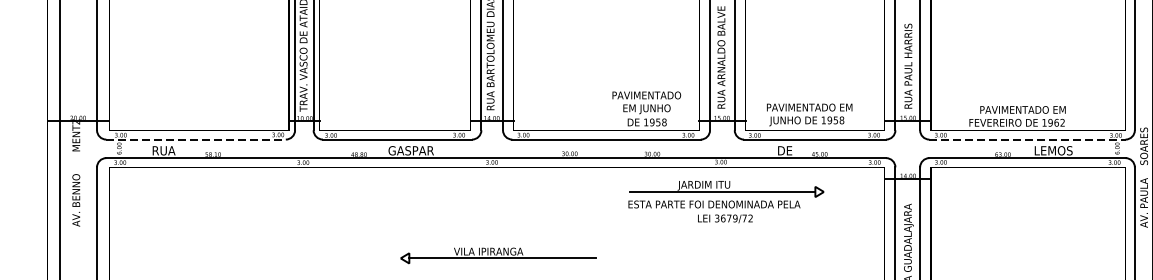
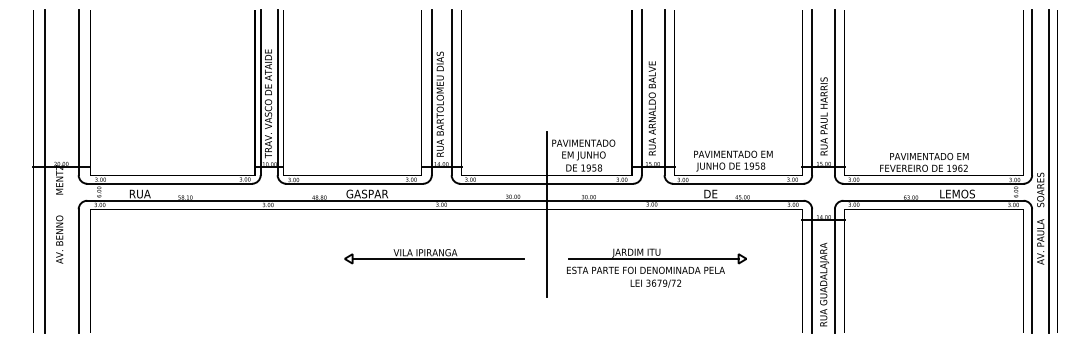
line: (196, 139) -> (170, 183), dashed -> solid
line: (1028, 139) -> (934, 183), dashed -> solid
line: (606, 173) -> (546, 214), added
part: (725, 201) -> (656, 267), moved
part: (498, 255) -> (434, 256), moved

